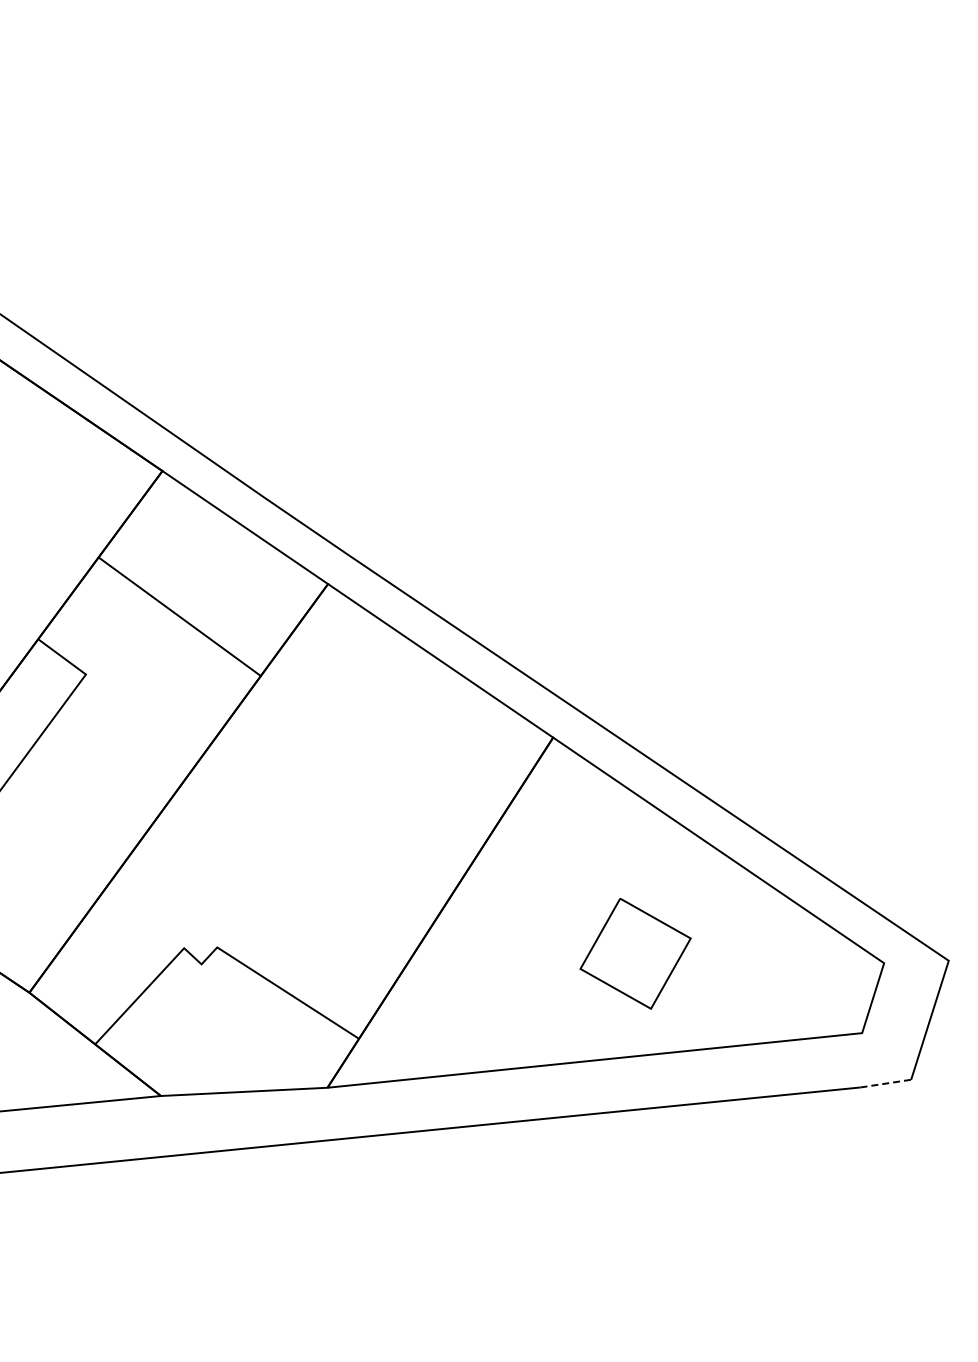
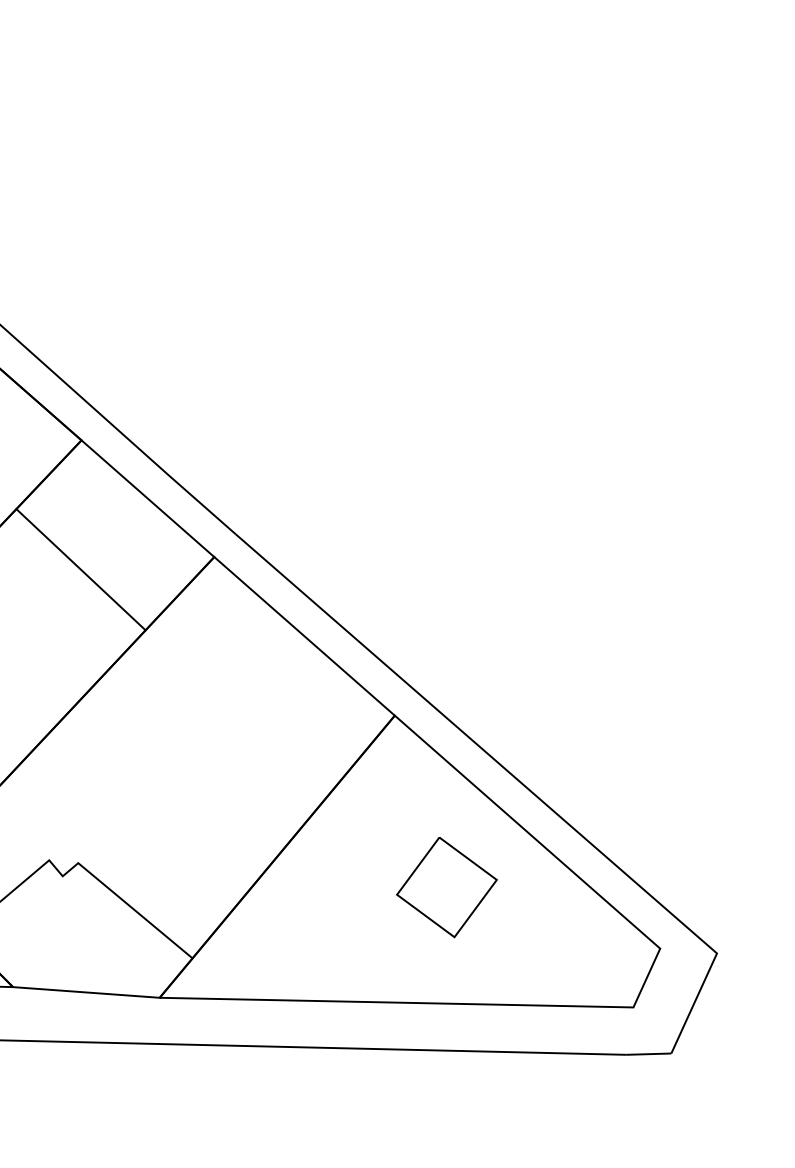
part: (635, 953) -> (446, 887), moved
line: (885, 1083) -> (648, 1054), dashed -> solid

